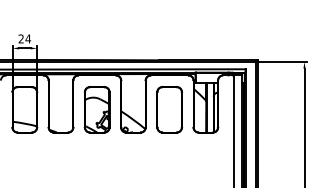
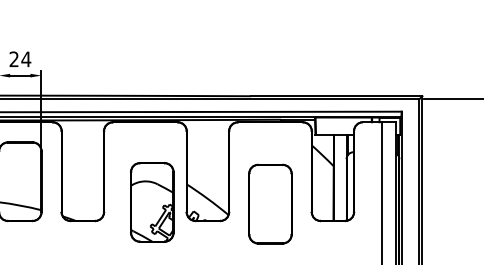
part: (96, 109) -> (151, 201), moved
part: (169, 109) -> (270, 203), moved

